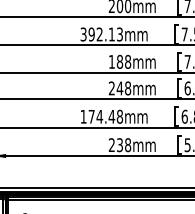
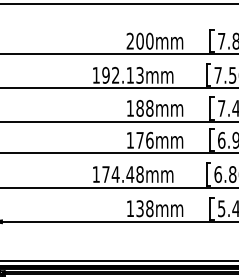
text: (82, 33) -> (95, 74), 392.13mm -> 192.13mm
text: (119, 87) -> (139, 139), 248mm -> 176mm
text: (111, 144) -> (129, 208), 238mm -> 138mm

